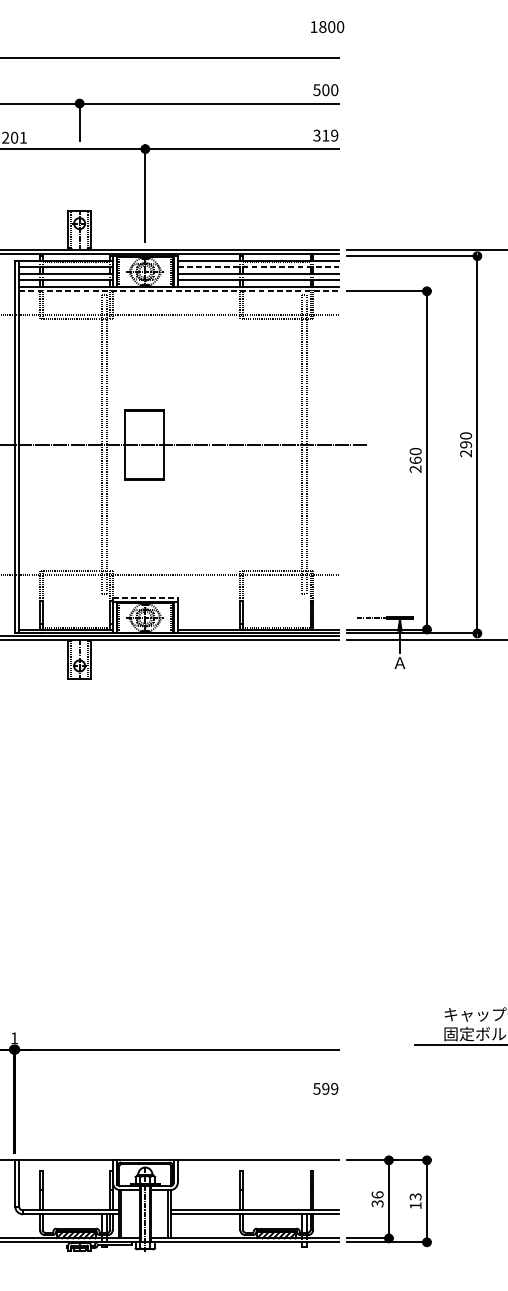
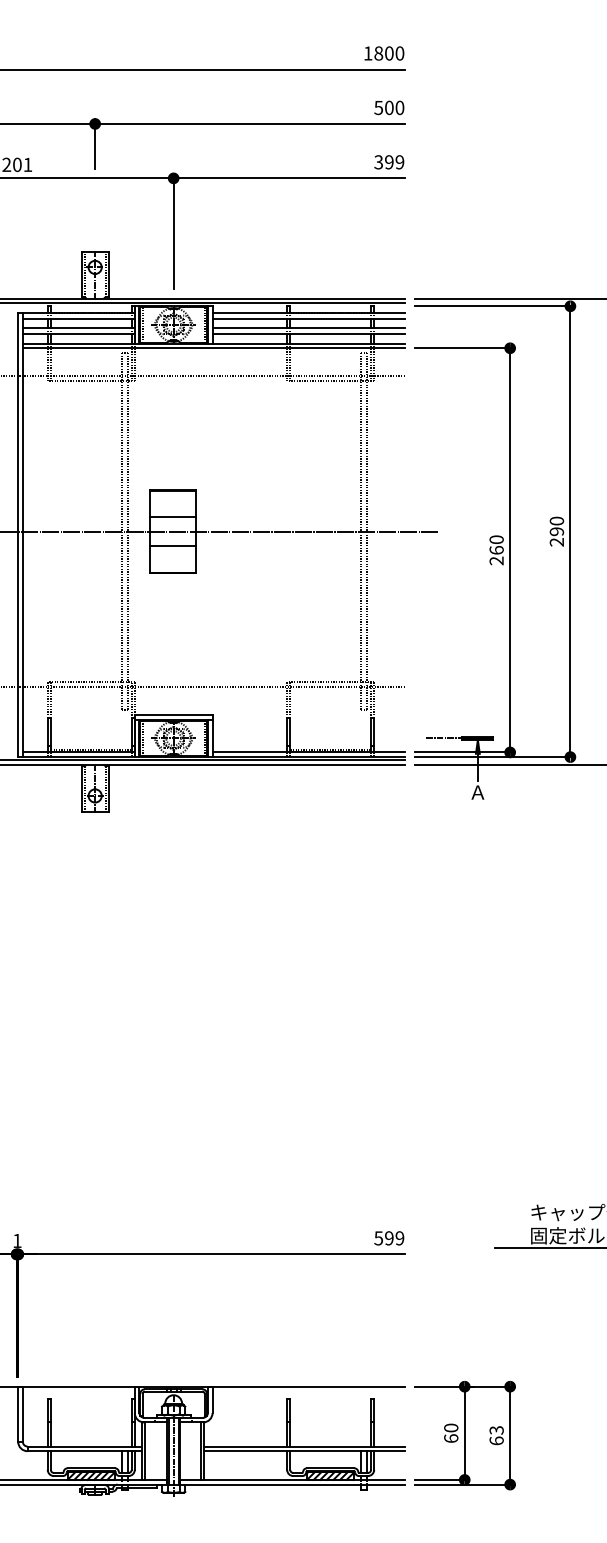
text: (327, 27) -> (384, 53), moved
text: (325, 135) -> (389, 162), 319 -> 399
line: (259, 266) -> (309, 318), dashed -> solid
line: (179, 291) -> (214, 348), dashed -> solid
line: (144, 432) -> (172, 517), added
line: (144, 457) -> (172, 546), added
line: (145, 598) -> (173, 715), dashed -> solid
text: (325, 1089) -> (389, 1238), moved
text: (377, 1199) -> (451, 1433), 36 -> 60
text: (415, 1205) -> (496, 1440), 13 -> 63

